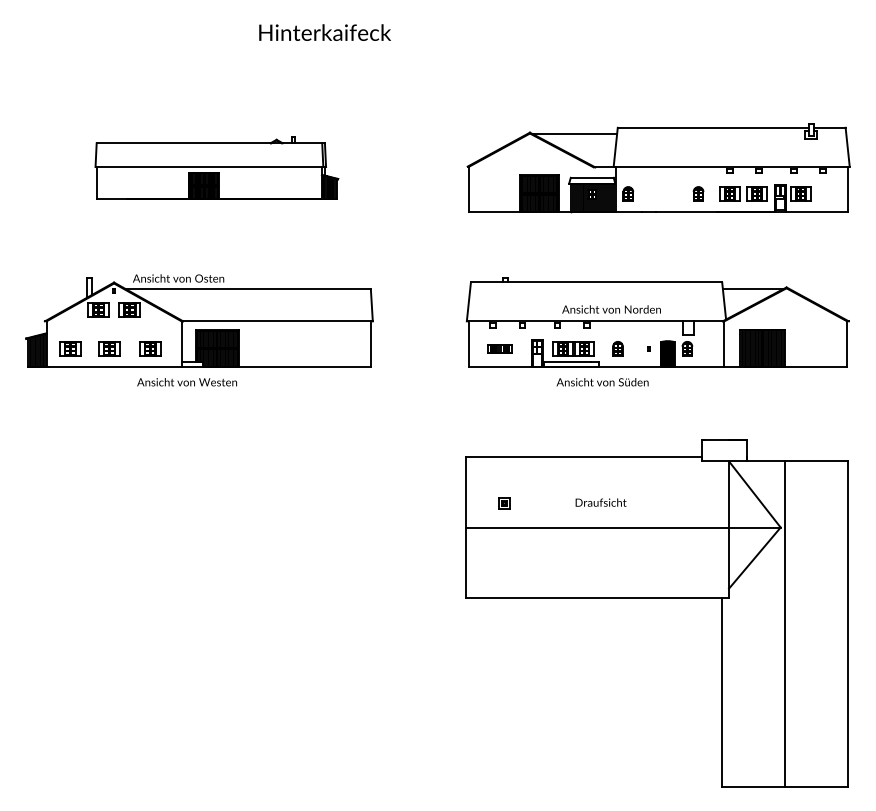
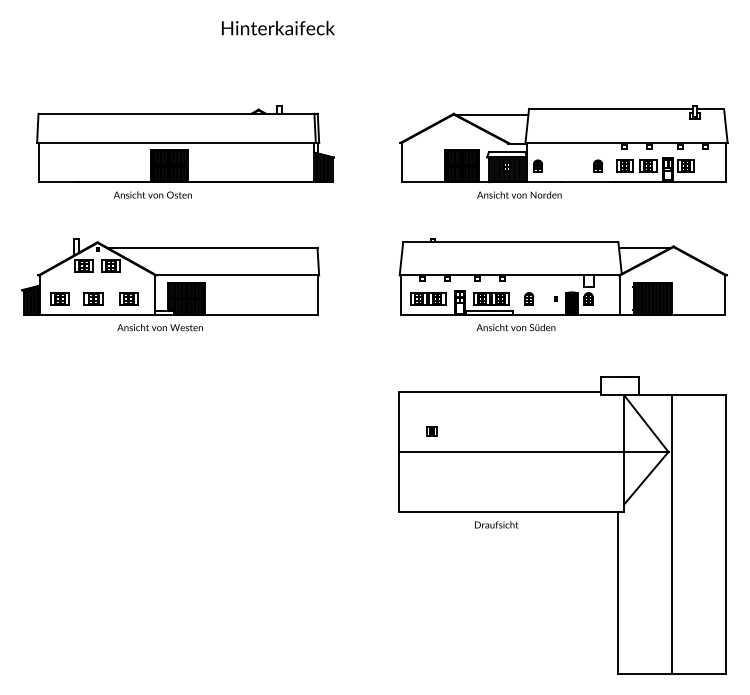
part: (216, 167) -> (185, 143), size x1.43
text: (178, 278) -> (152, 195), moved
text: (611, 309) -> (519, 195), moved
part: (499, 348) -> (427, 298), size x1.67
text: (600, 502) -> (496, 524), moved

